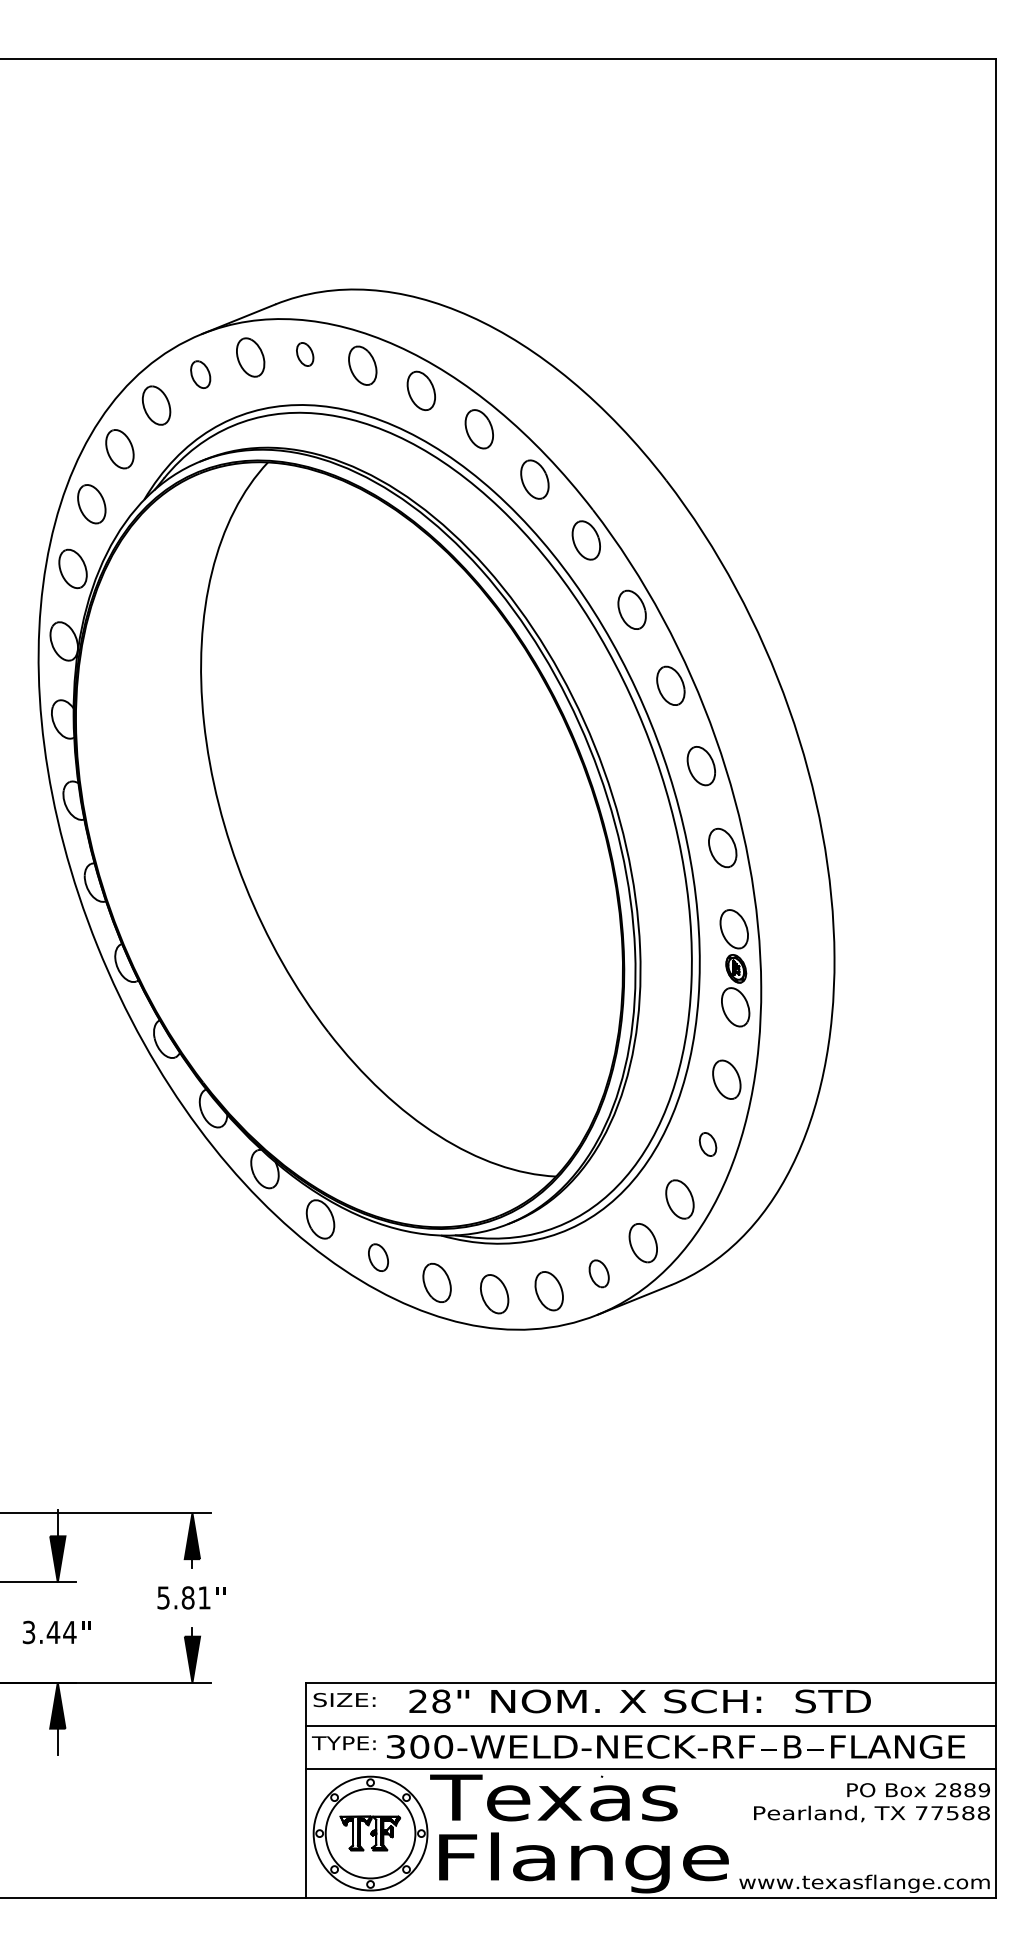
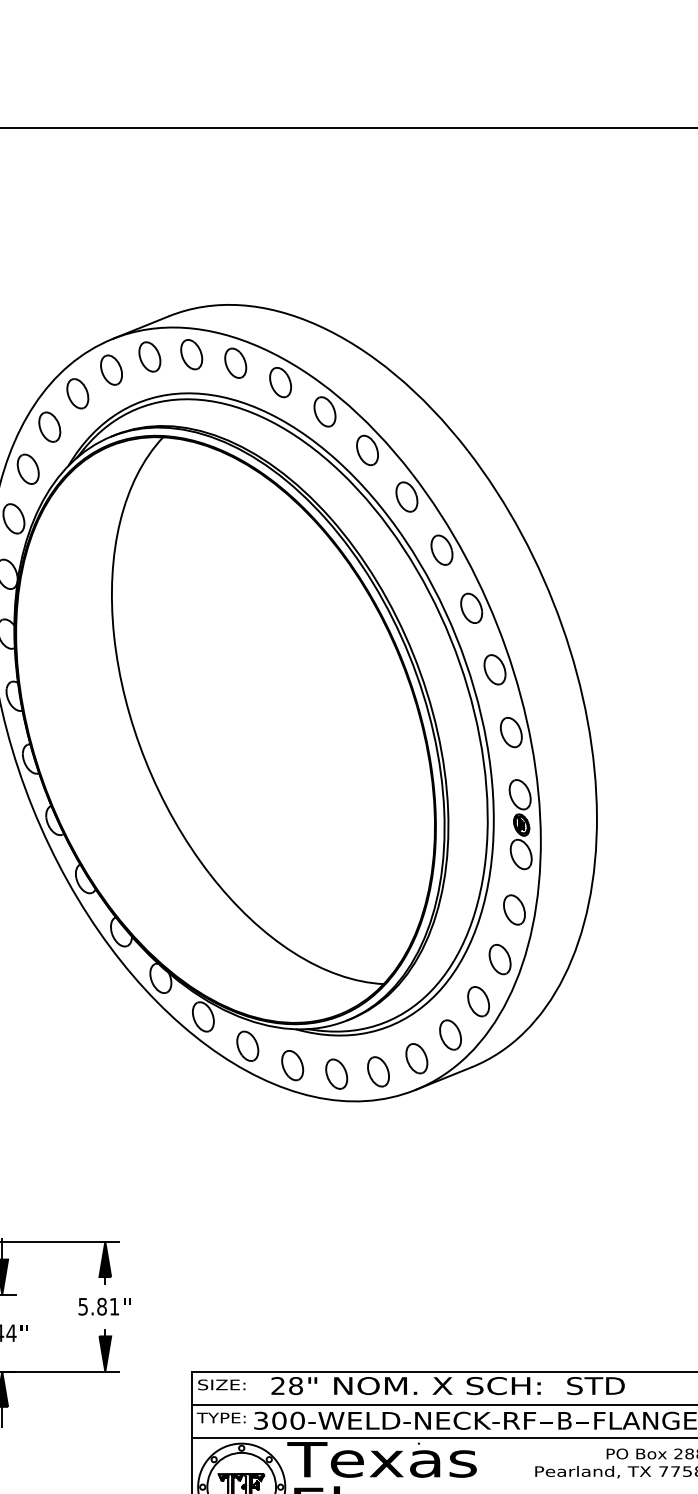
part: (304, 354) -> (191, 354), size x1.67
part: (200, 374) -> (111, 369), size x1.43
part: (707, 1144) -> (499, 959), size x1.67
part: (378, 1257) -> (247, 1046), size x1.43
part: (598, 1273) -> (416, 1058), size x1.43

